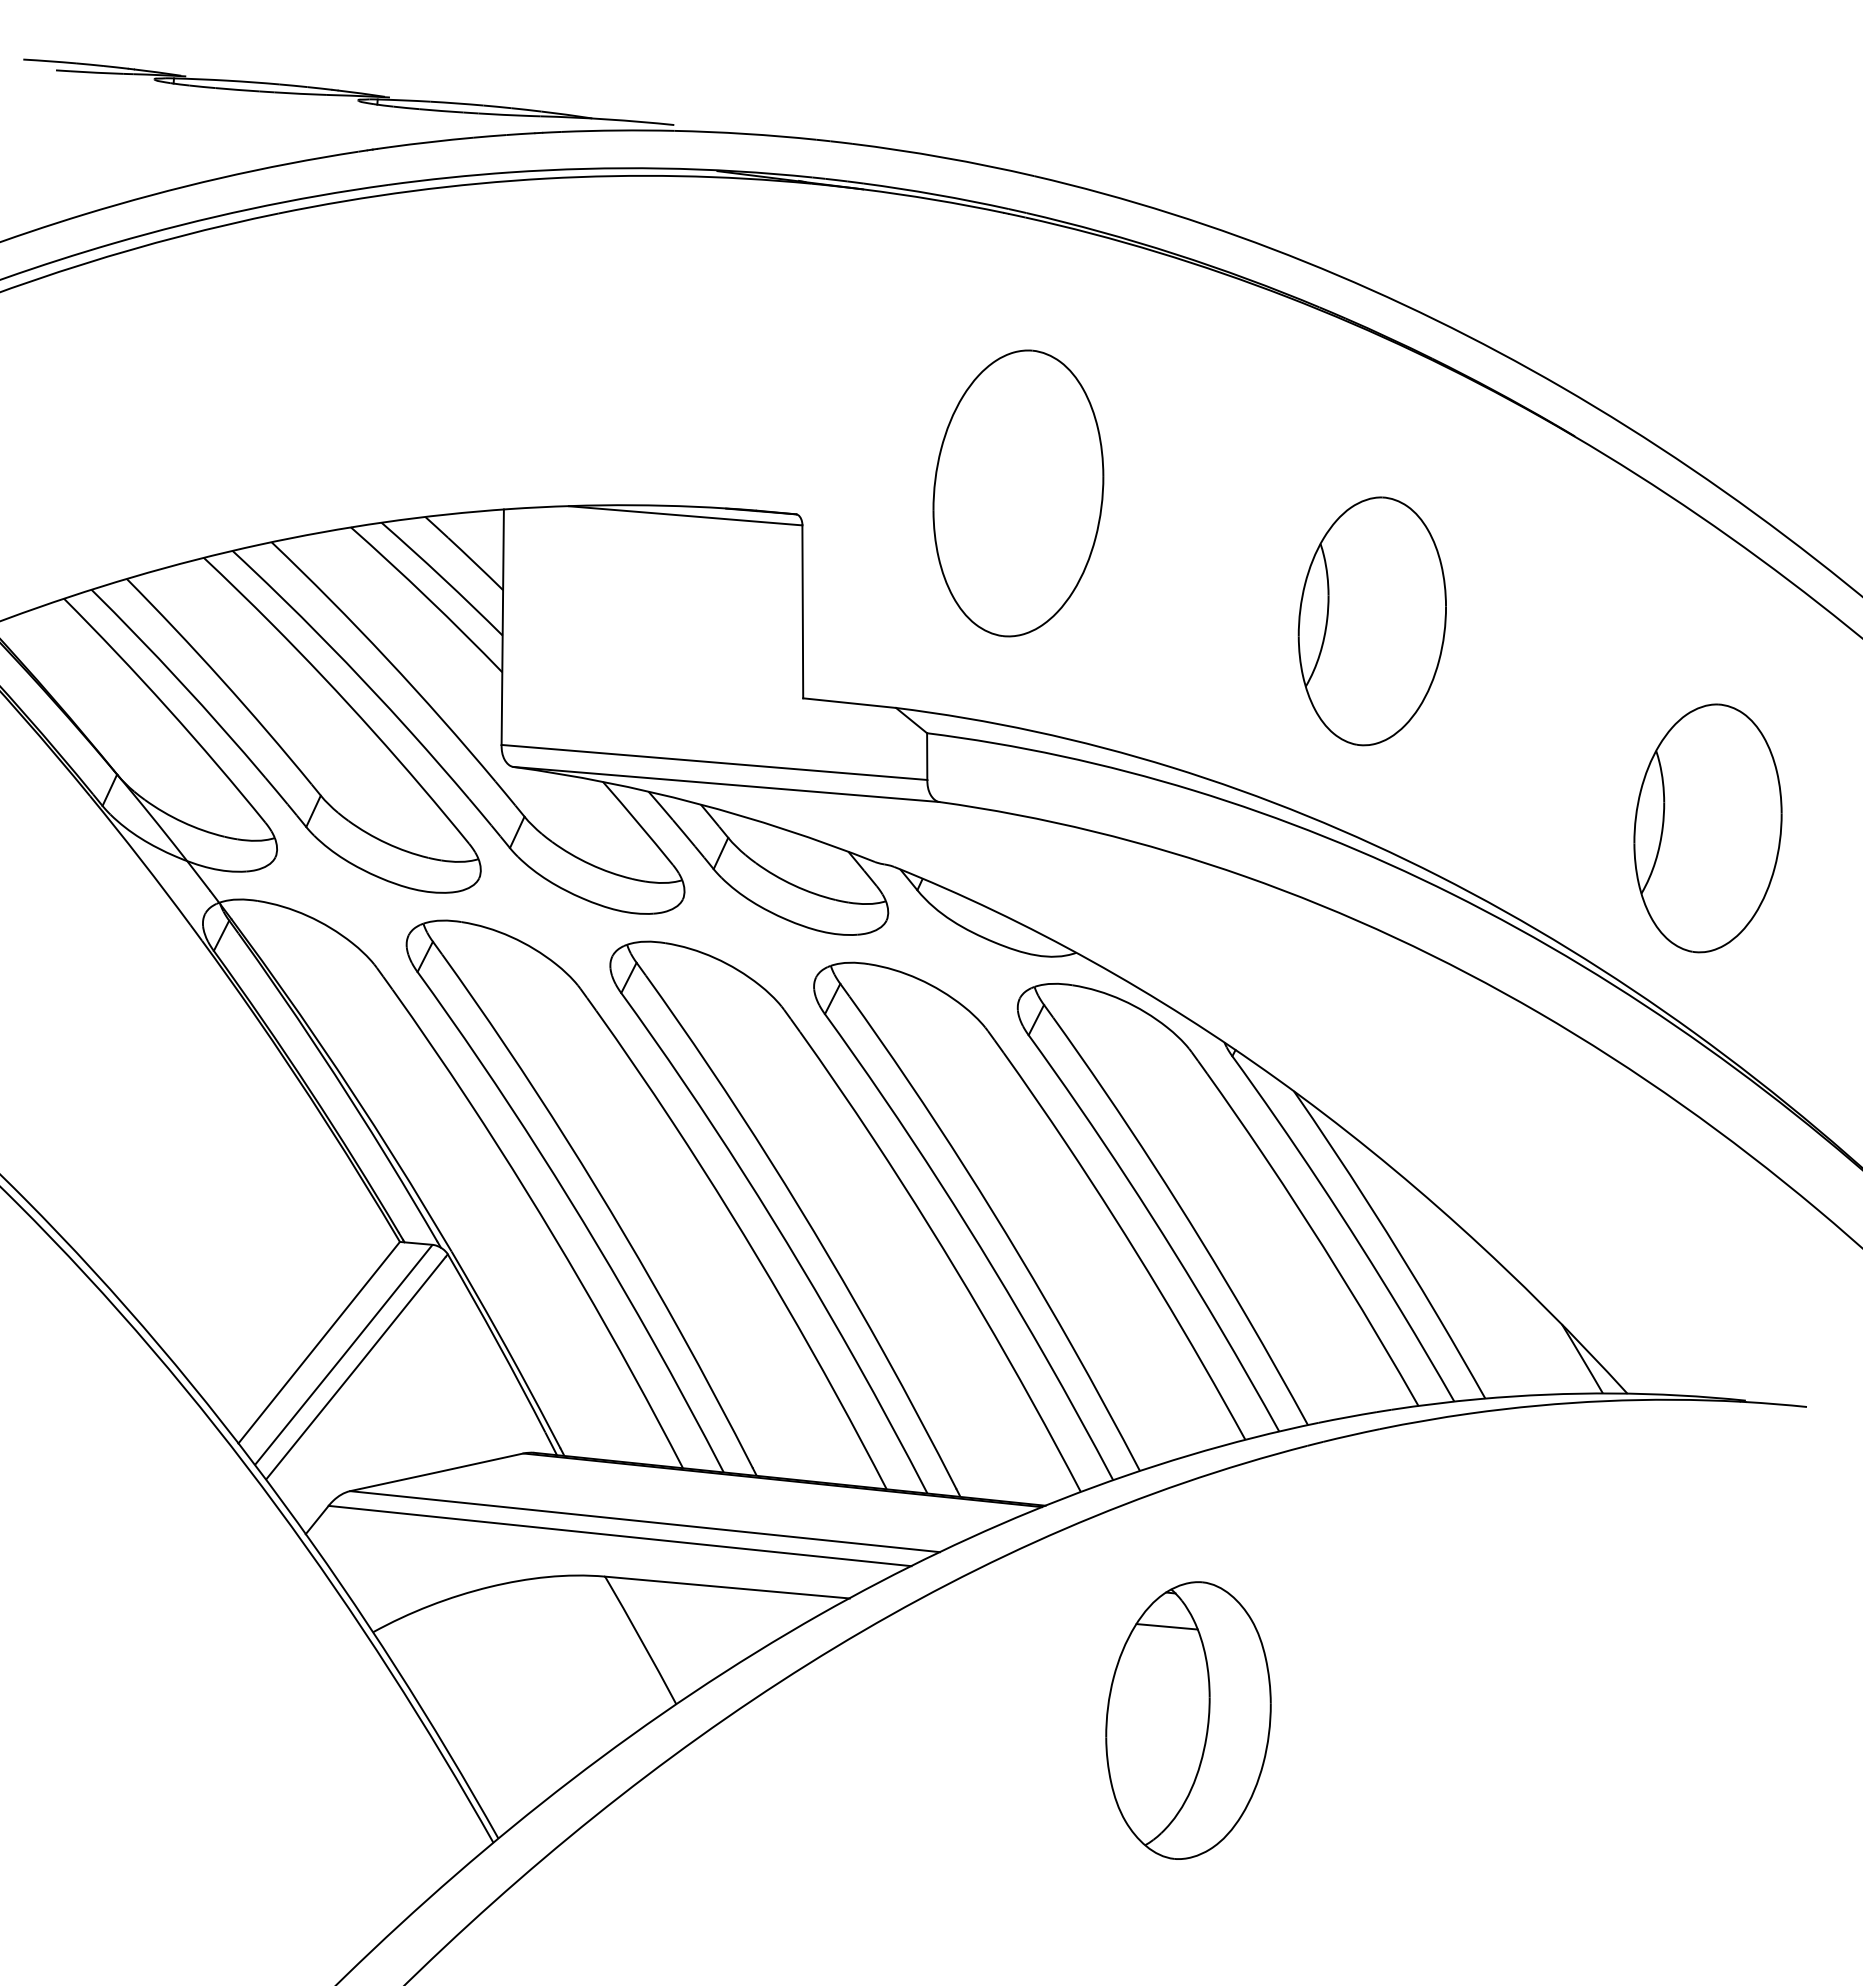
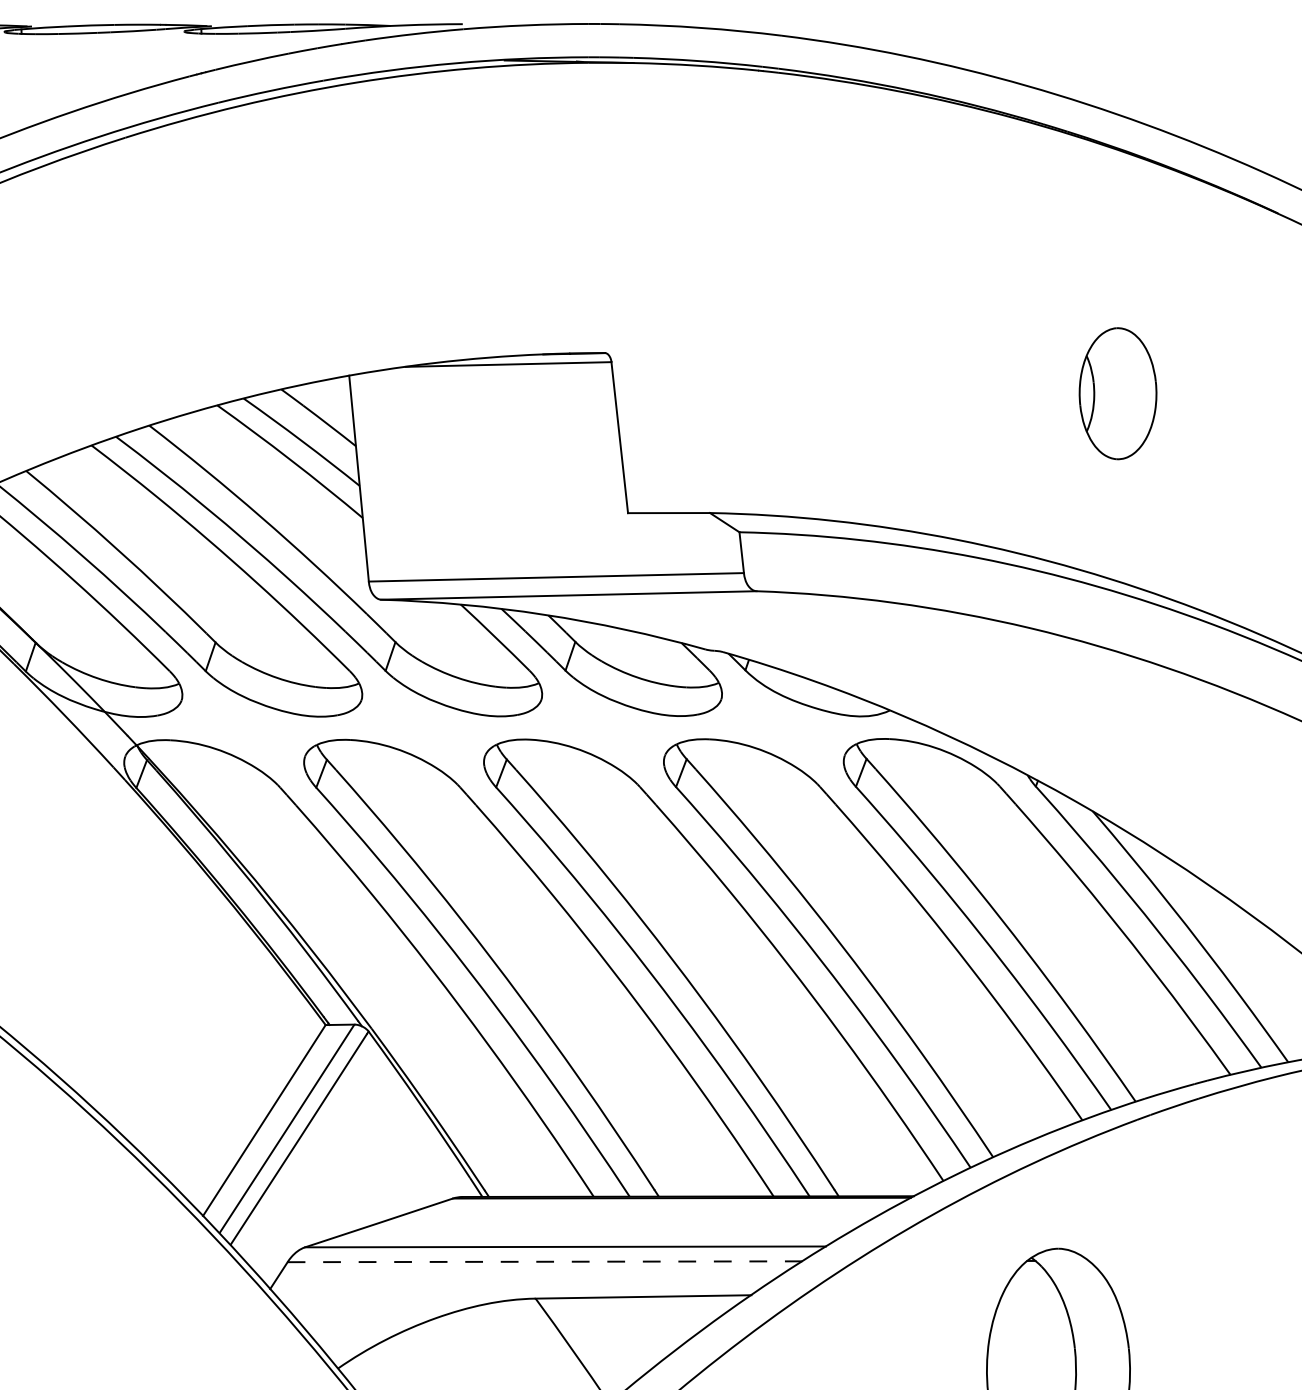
part: (1018, 493) -> (797, 314), removed
part: (1371, 621) -> (1117, 393), size x0.6
line: (620, 1536) -> (545, 1262), solid -> dashed
line: (1166, 1626) -> (1030, 1290), removed

